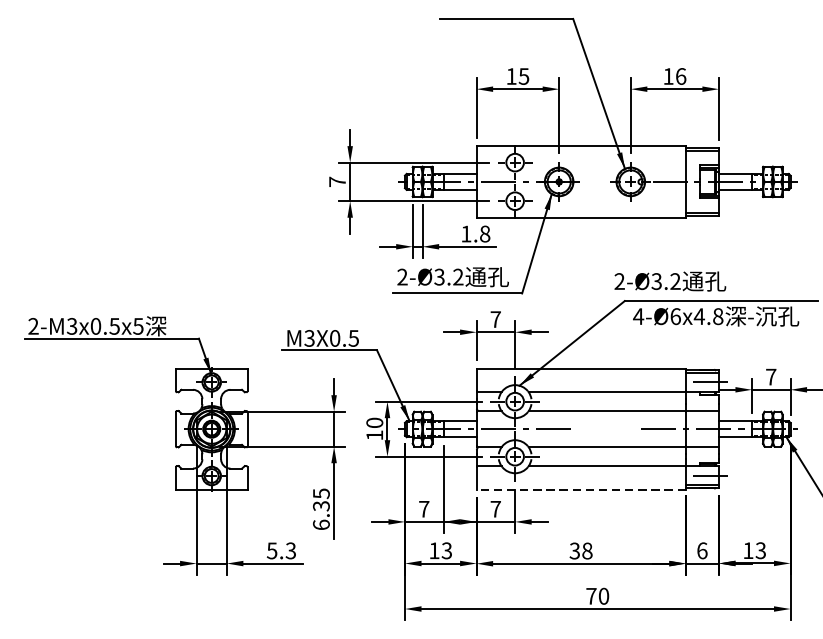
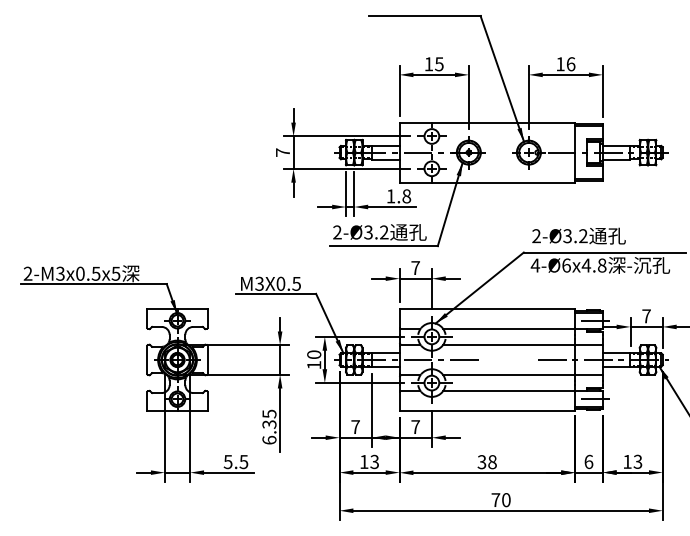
text: (669, 280) -> (578, 235), moved
line: (581, 489) -> (487, 410), dashed -> solid
text: (291, 550) -> (244, 461), 5.3 -> 5.5

